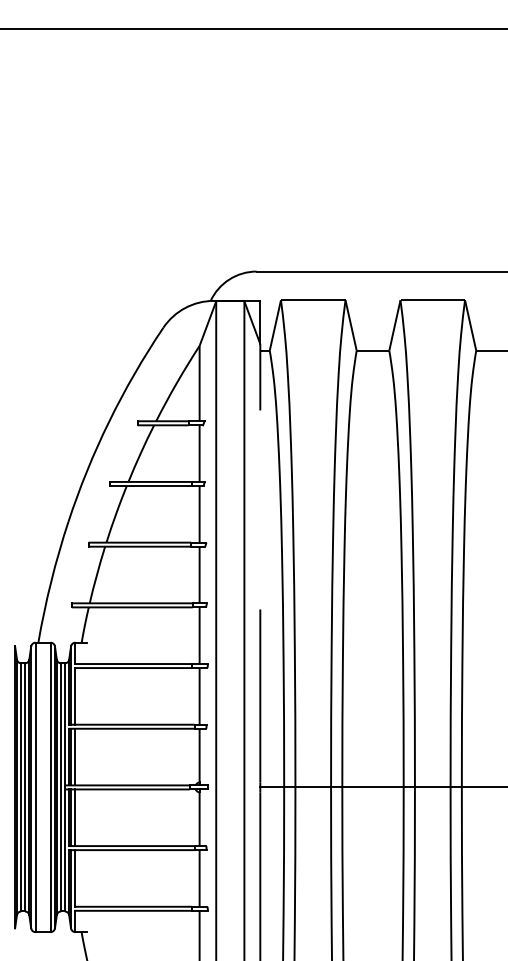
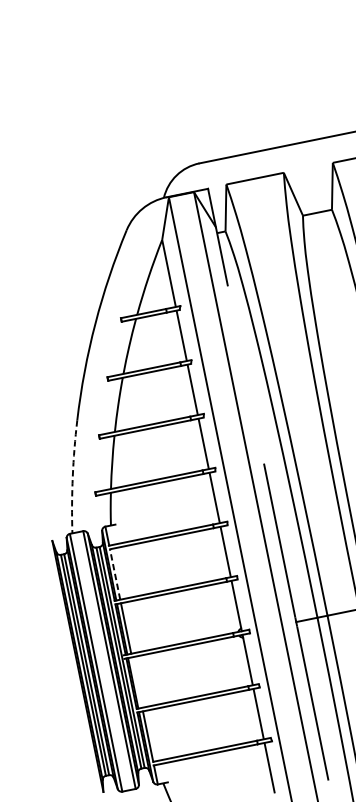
arc: (51, 581) -> (73, 476), solid -> dashed
line: (75, 695) -> (115, 573), solid -> dashed
line: (75, 817) -> (137, 682), removed

